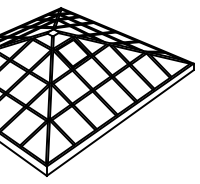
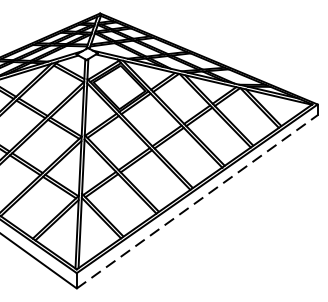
line: (120, 122) -> (197, 201), solid -> dashed

